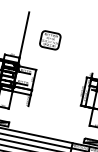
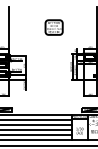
part: (49, 40) -> (53, 27), moved

